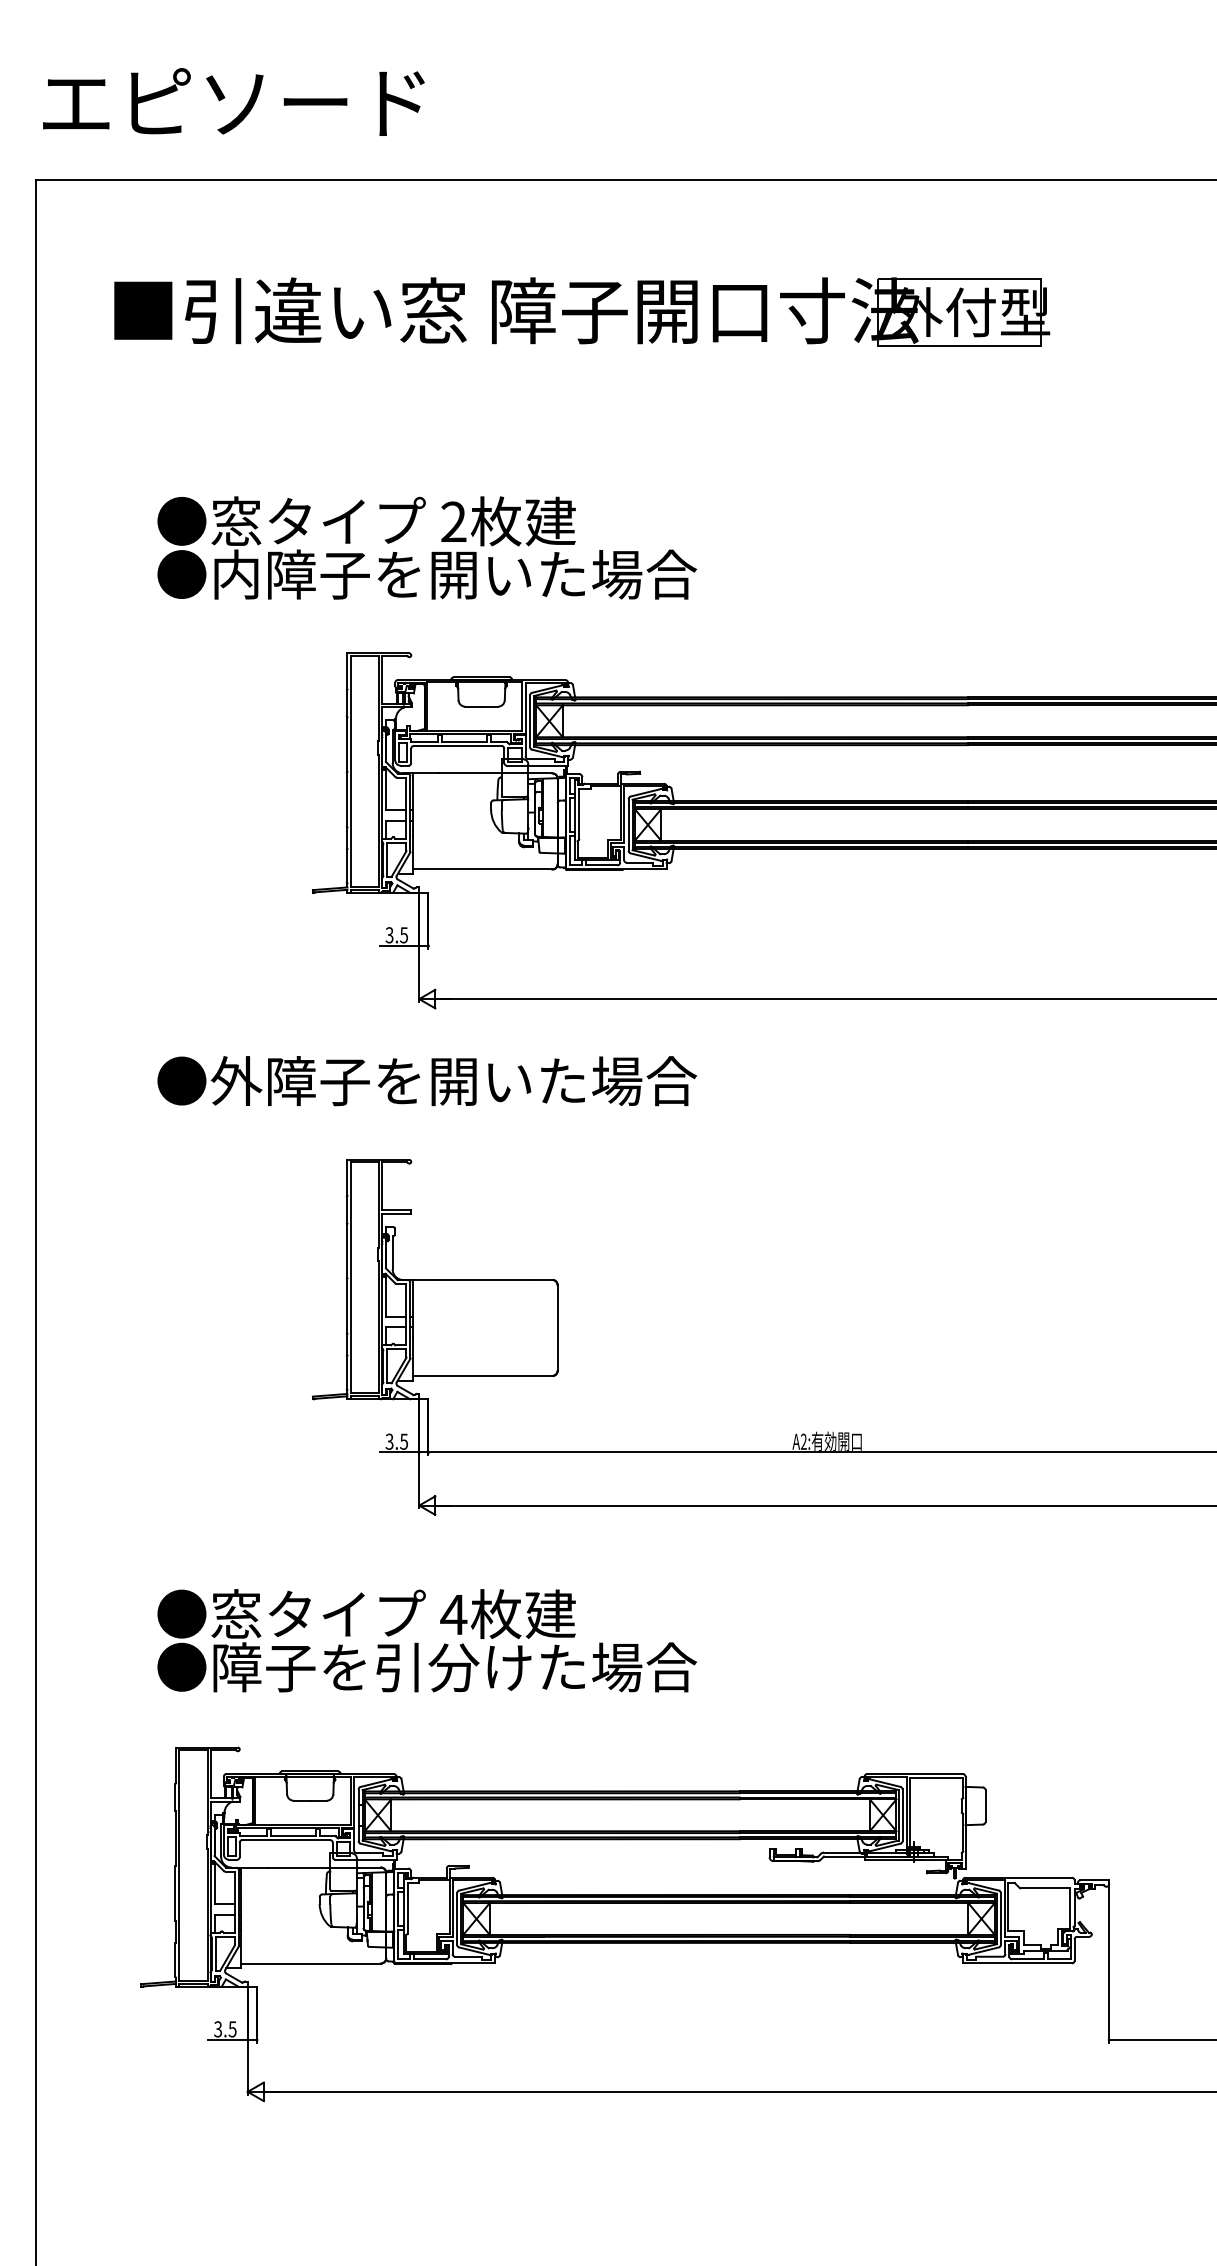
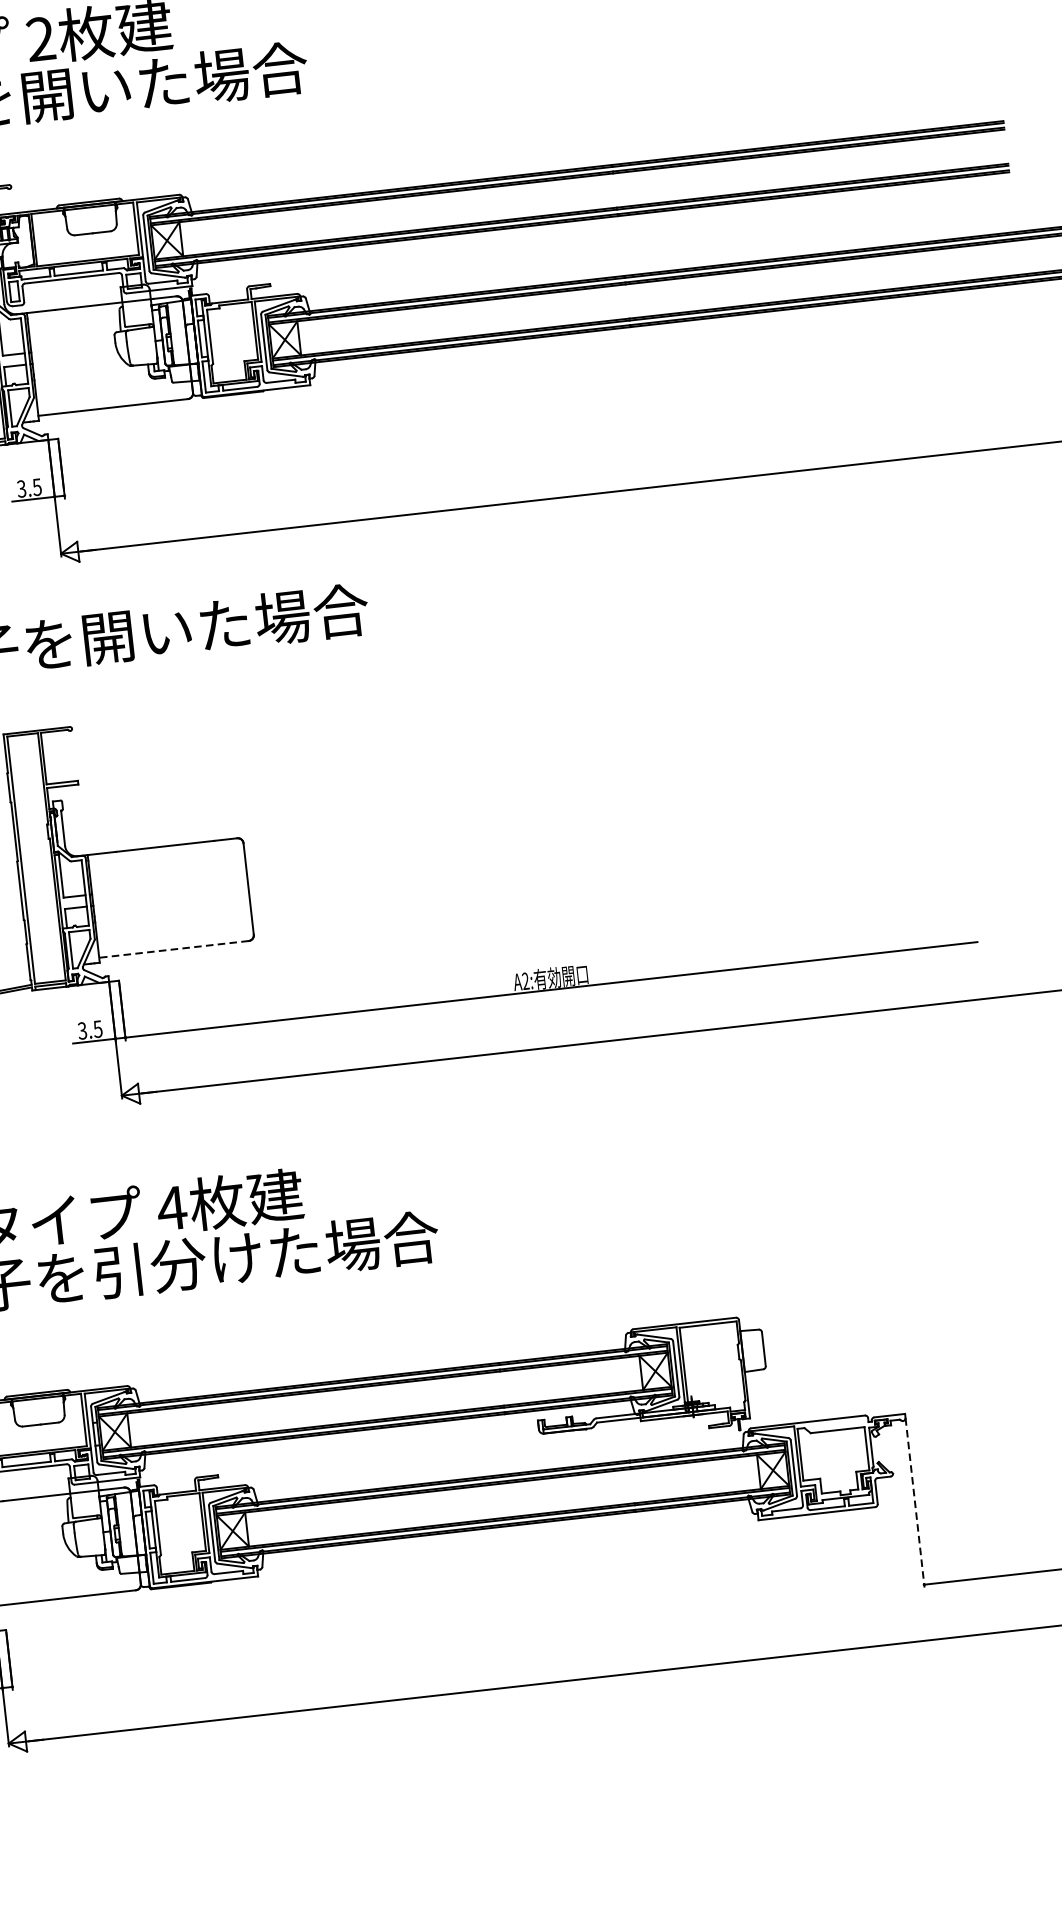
line: (482, 1375) -> (173, 948), solid -> dashed
line: (1109, 1964) -> (915, 1503), solid -> dashed

